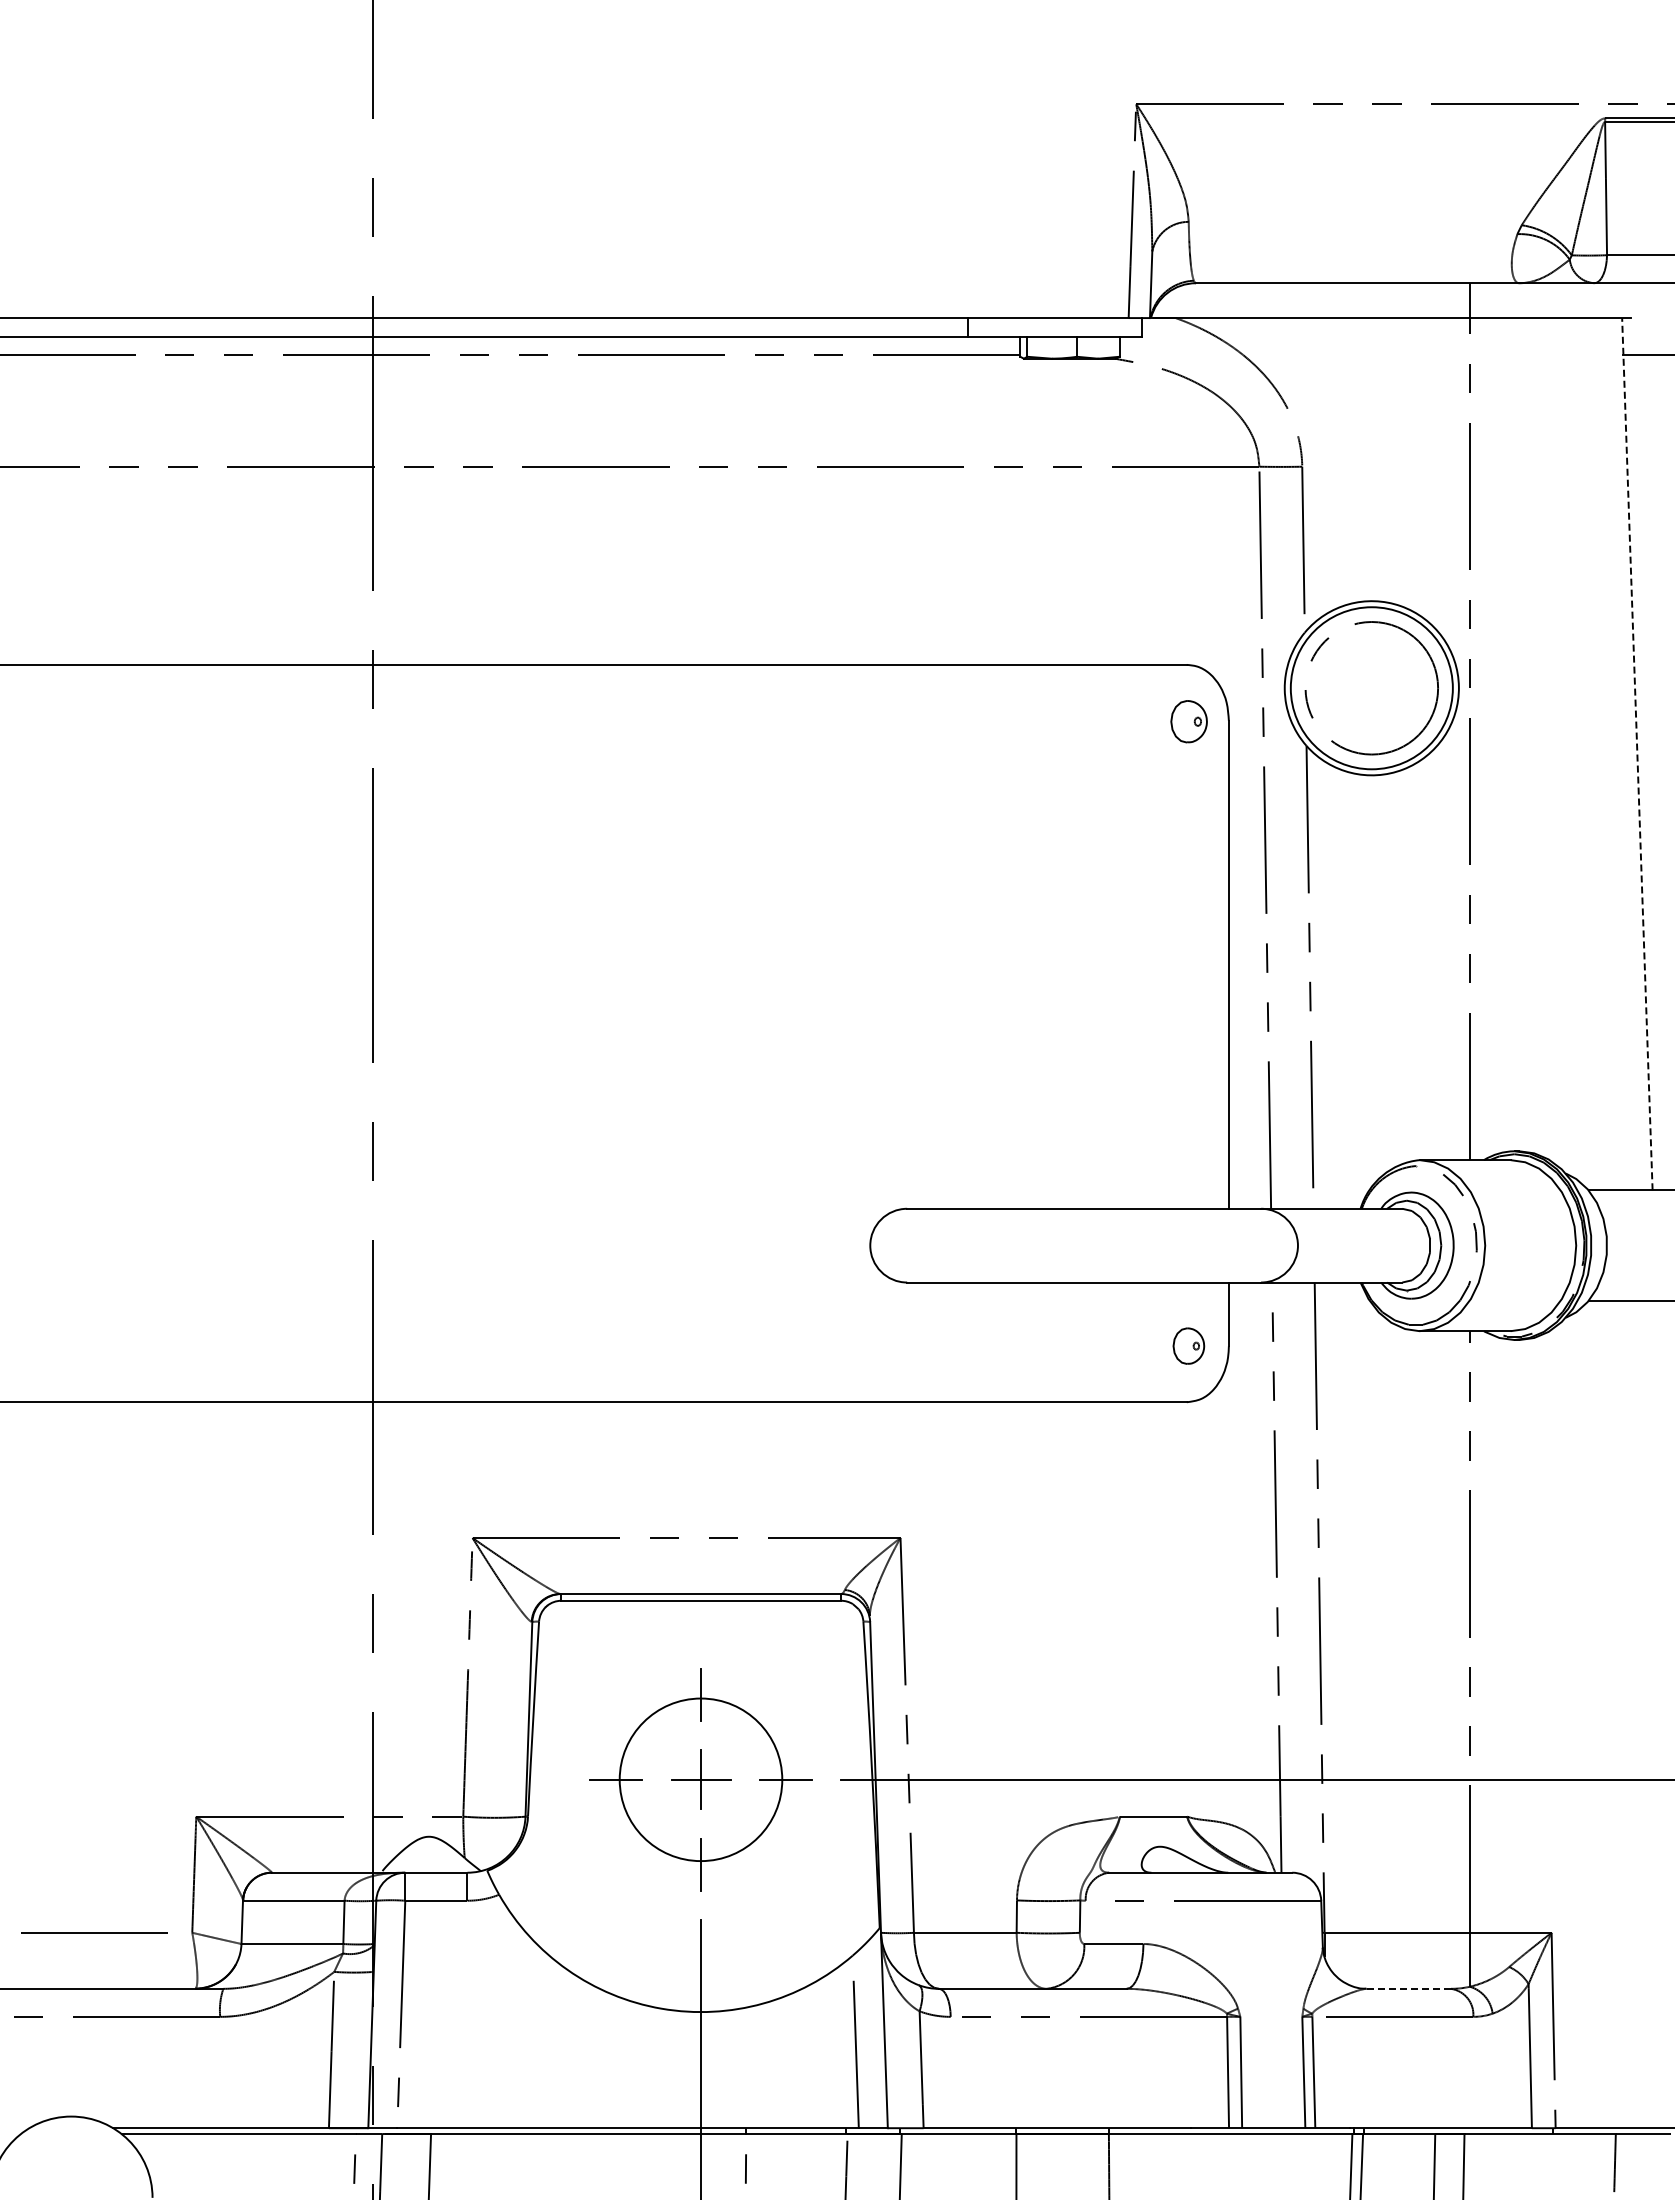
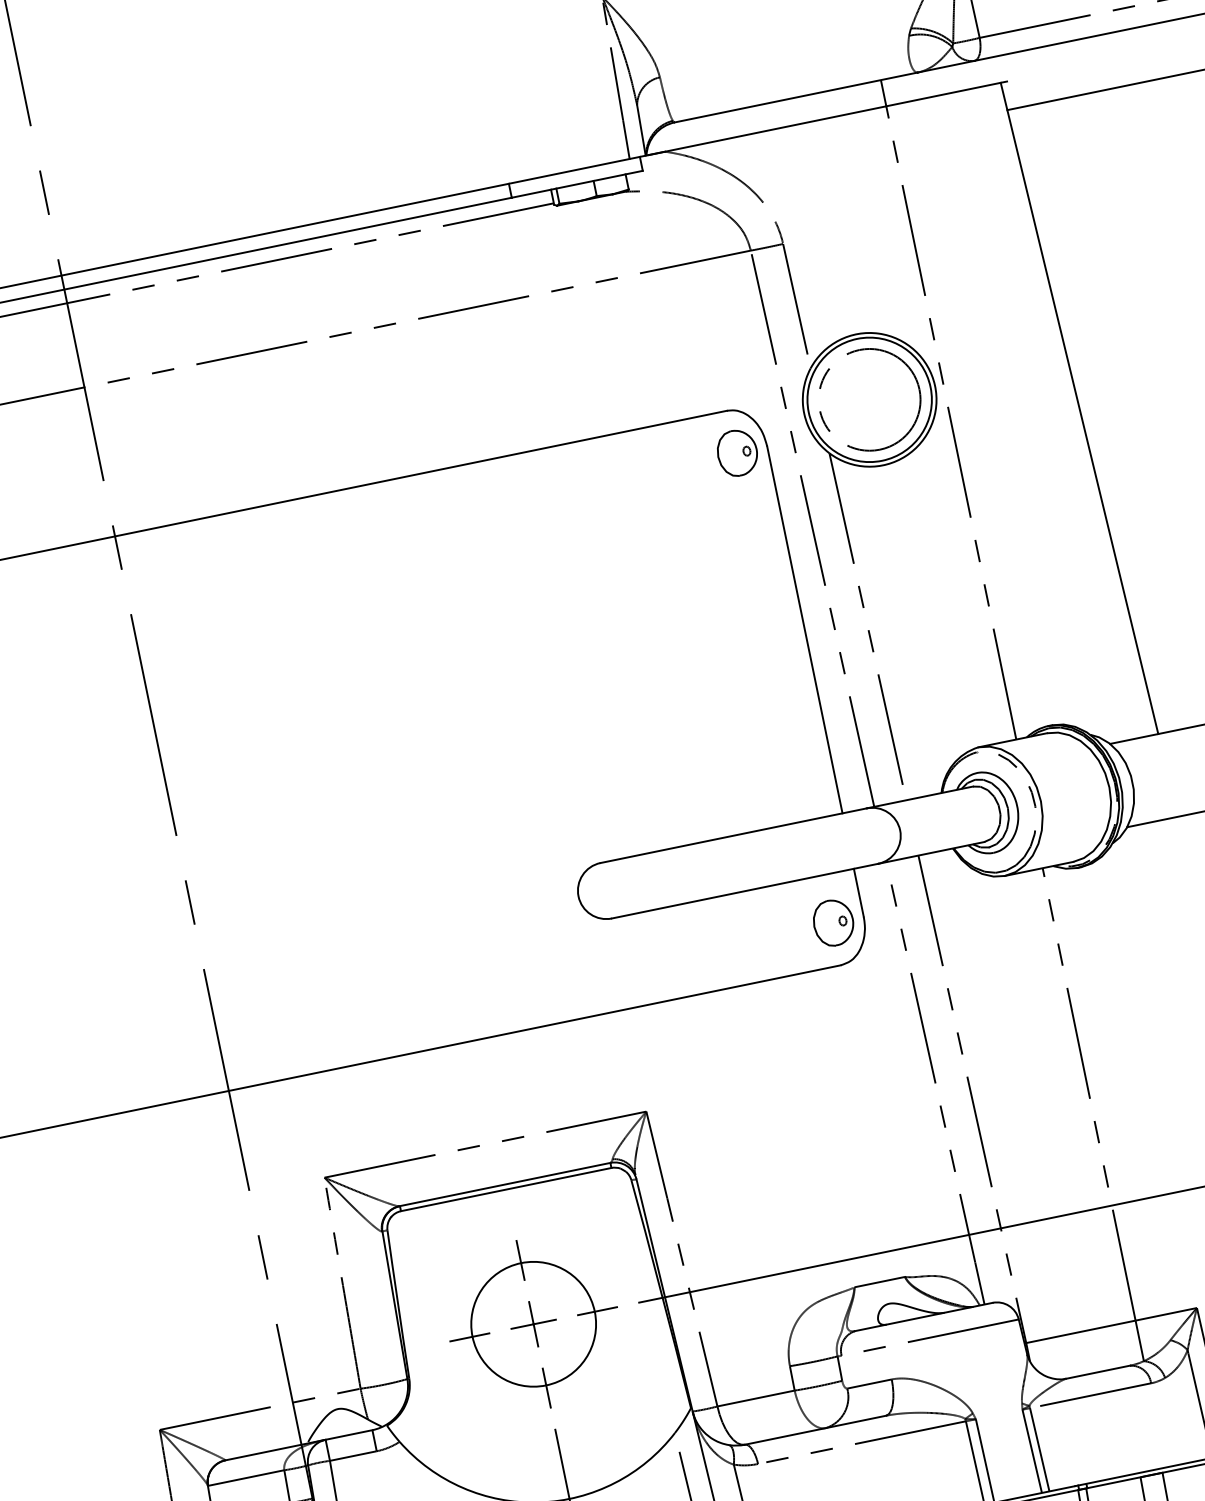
part: (1188, 721) -> (736, 453), size x1.43
line: (1637, 753) -> (1079, 407), dashed -> solid
part: (1188, 1345) -> (833, 922), size x1.67
line: (1409, 1988) -> (1098, 1371), dashed -> solid

